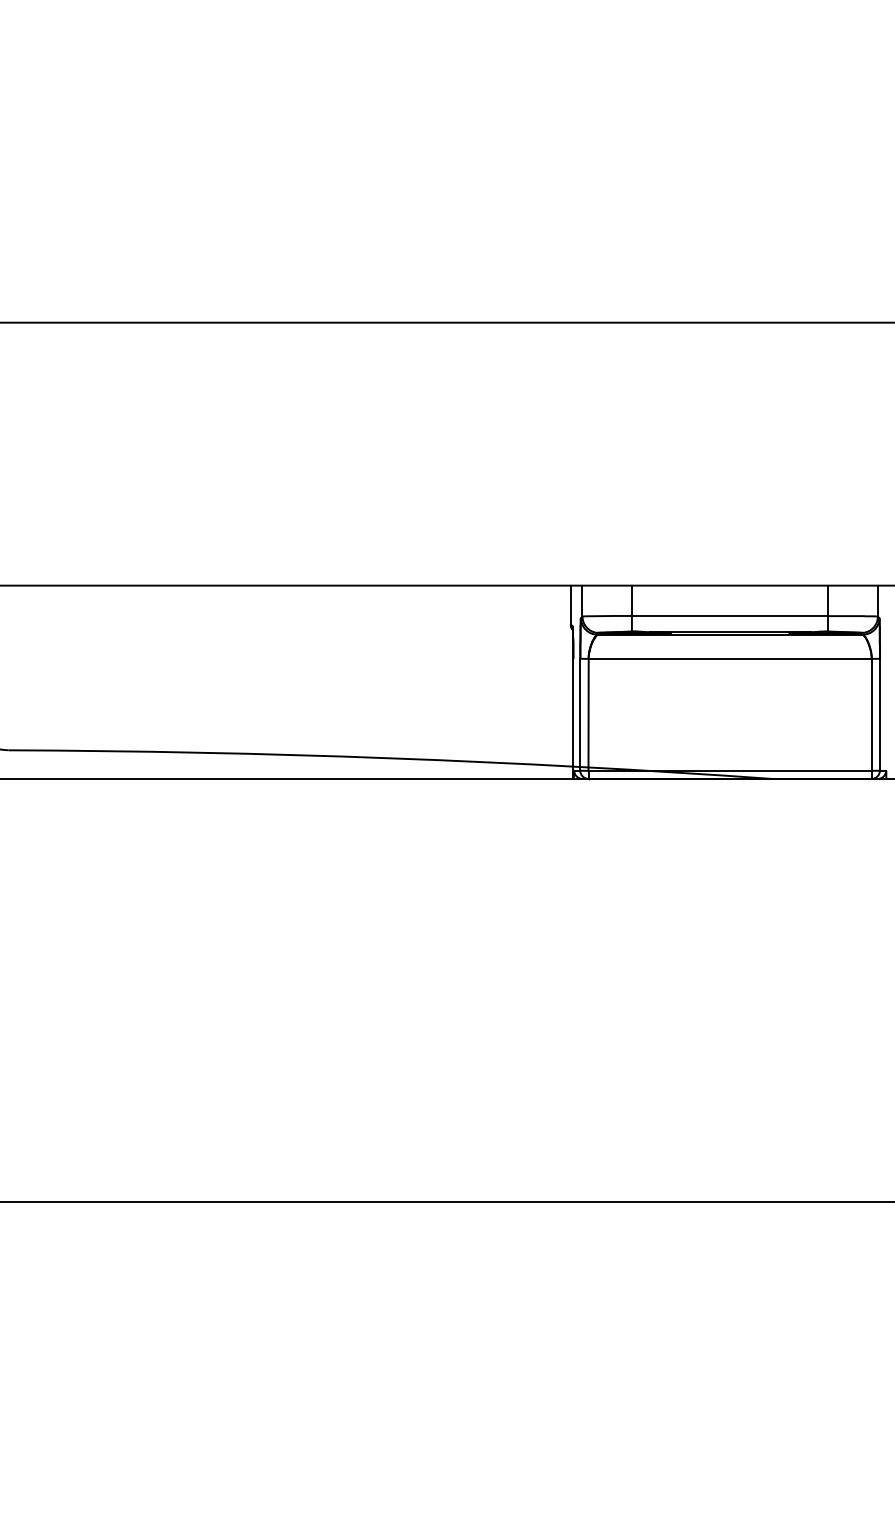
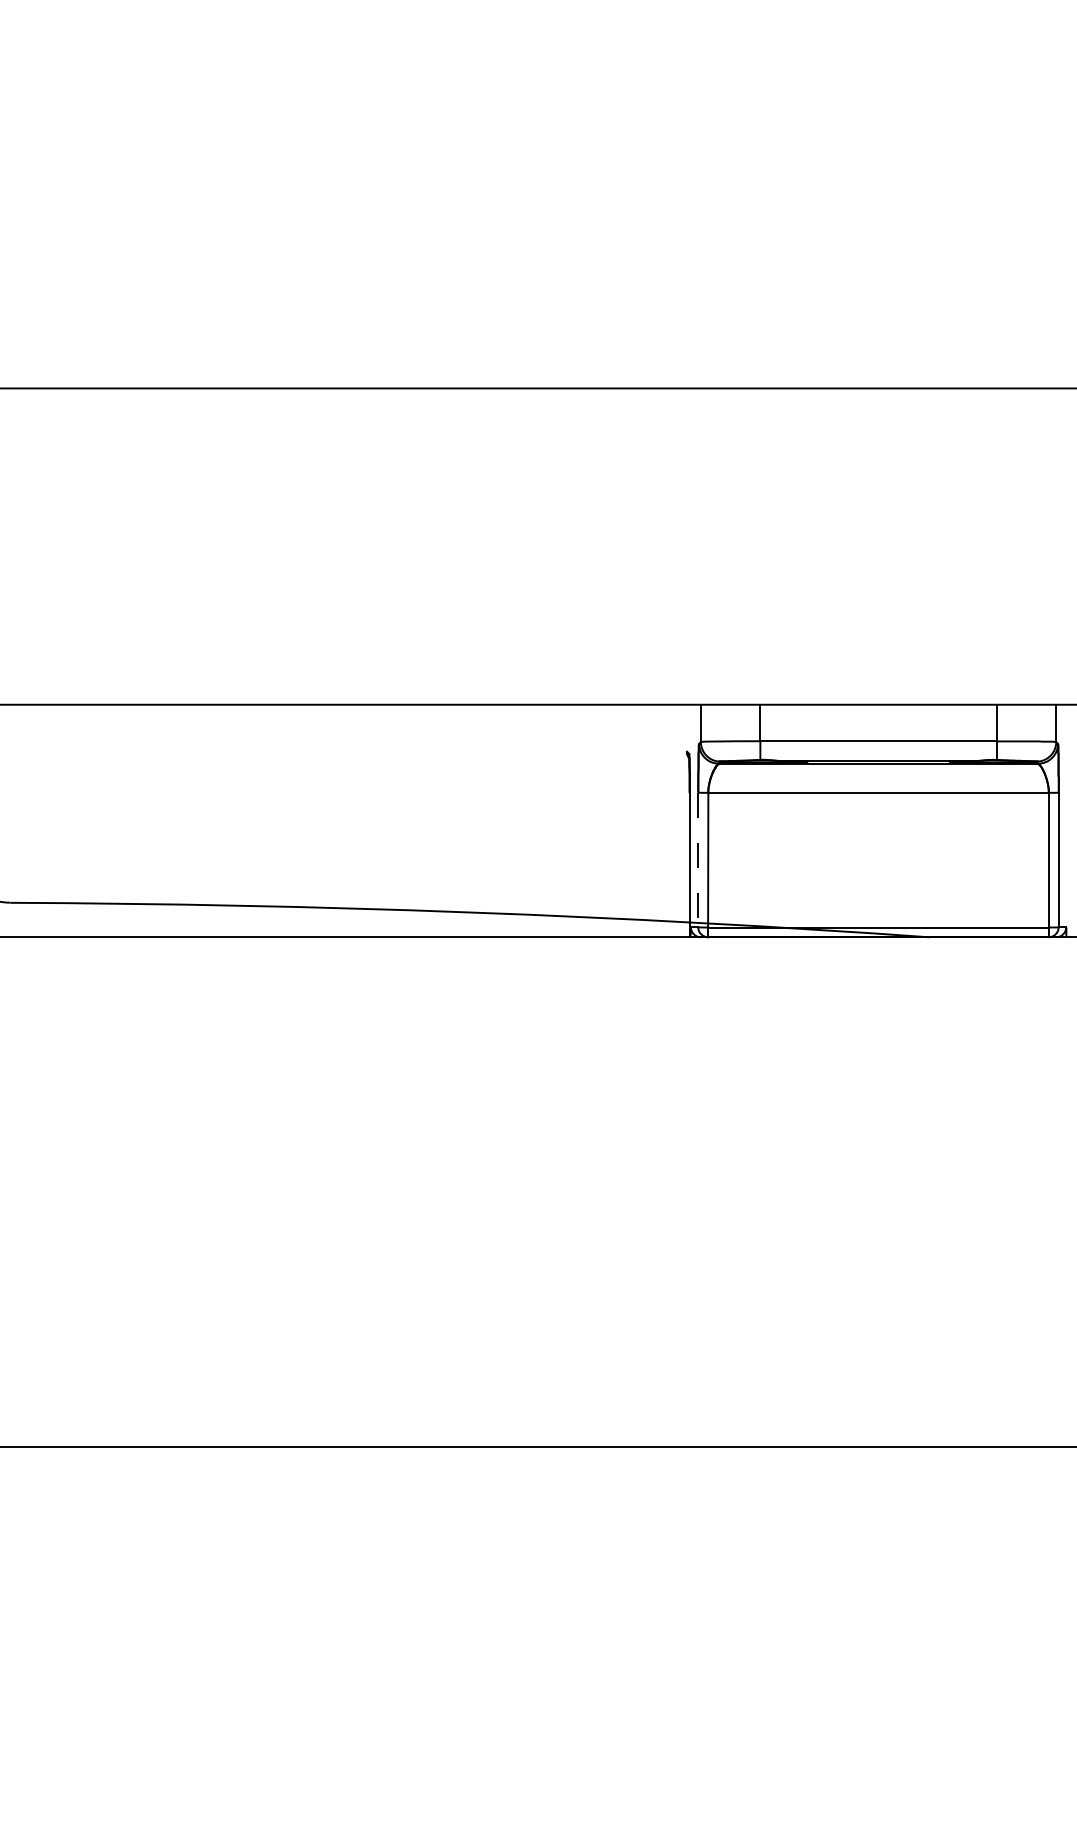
line: (571, 604) -> (687, 727), removed
line: (580, 715) -> (698, 860), solid -> dashed

